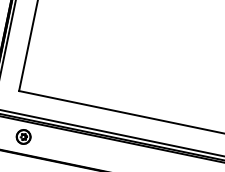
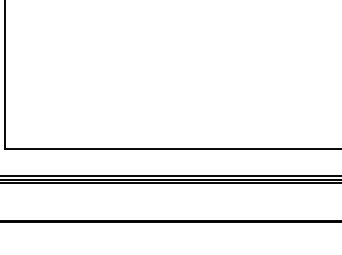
part: (23, 136) -> (20, 200), removed

